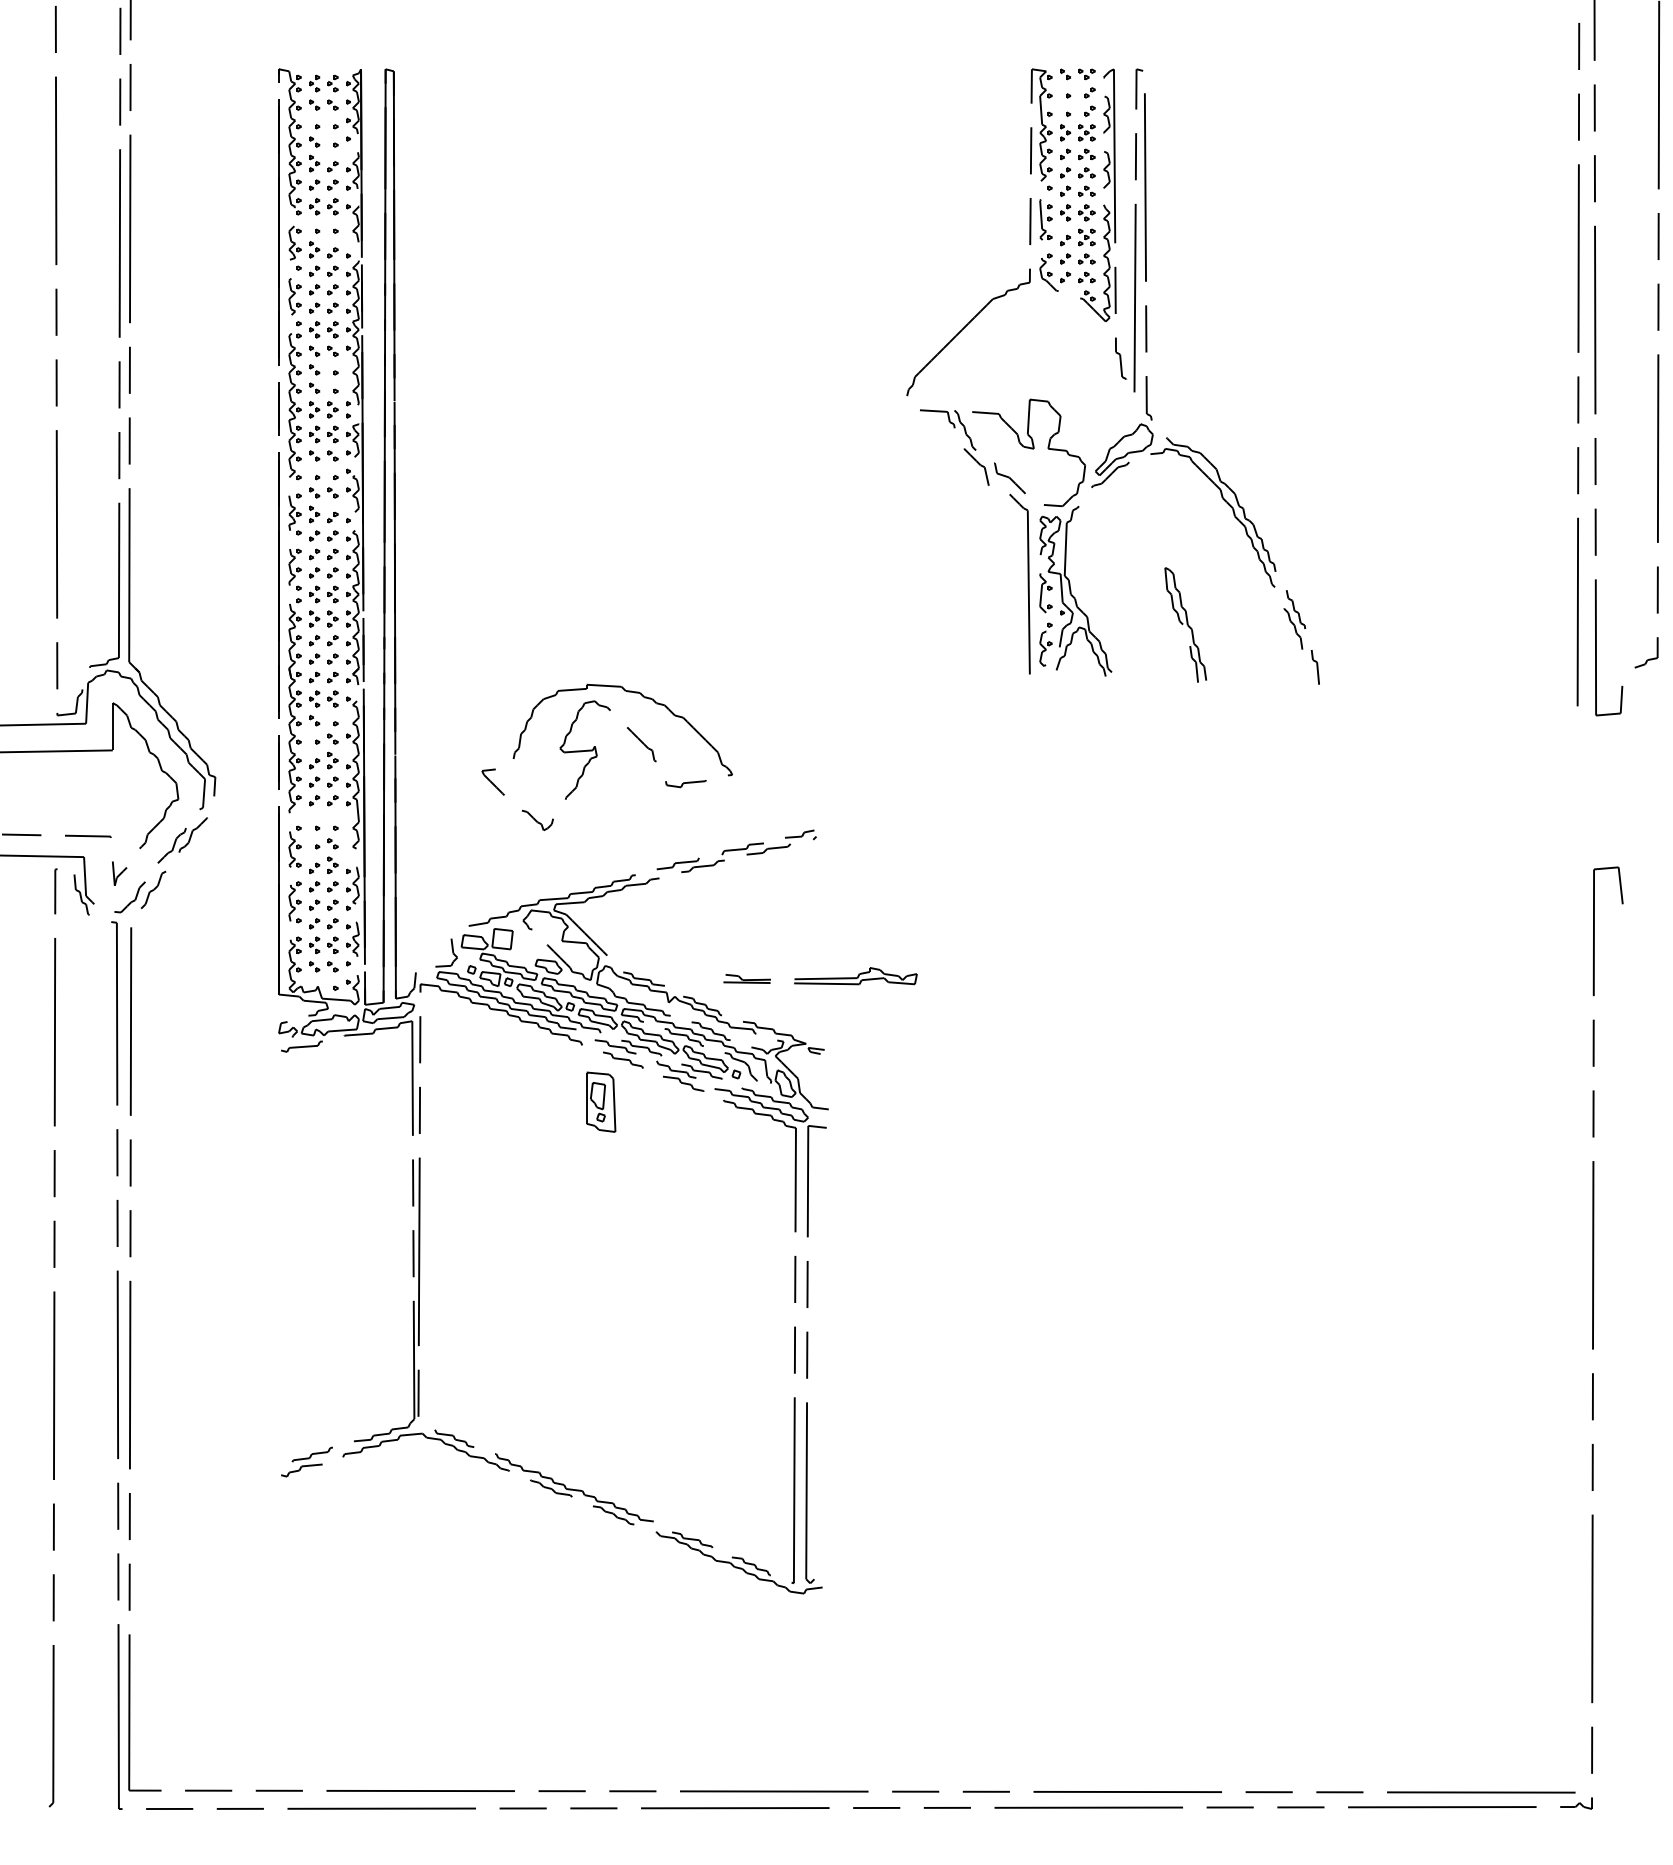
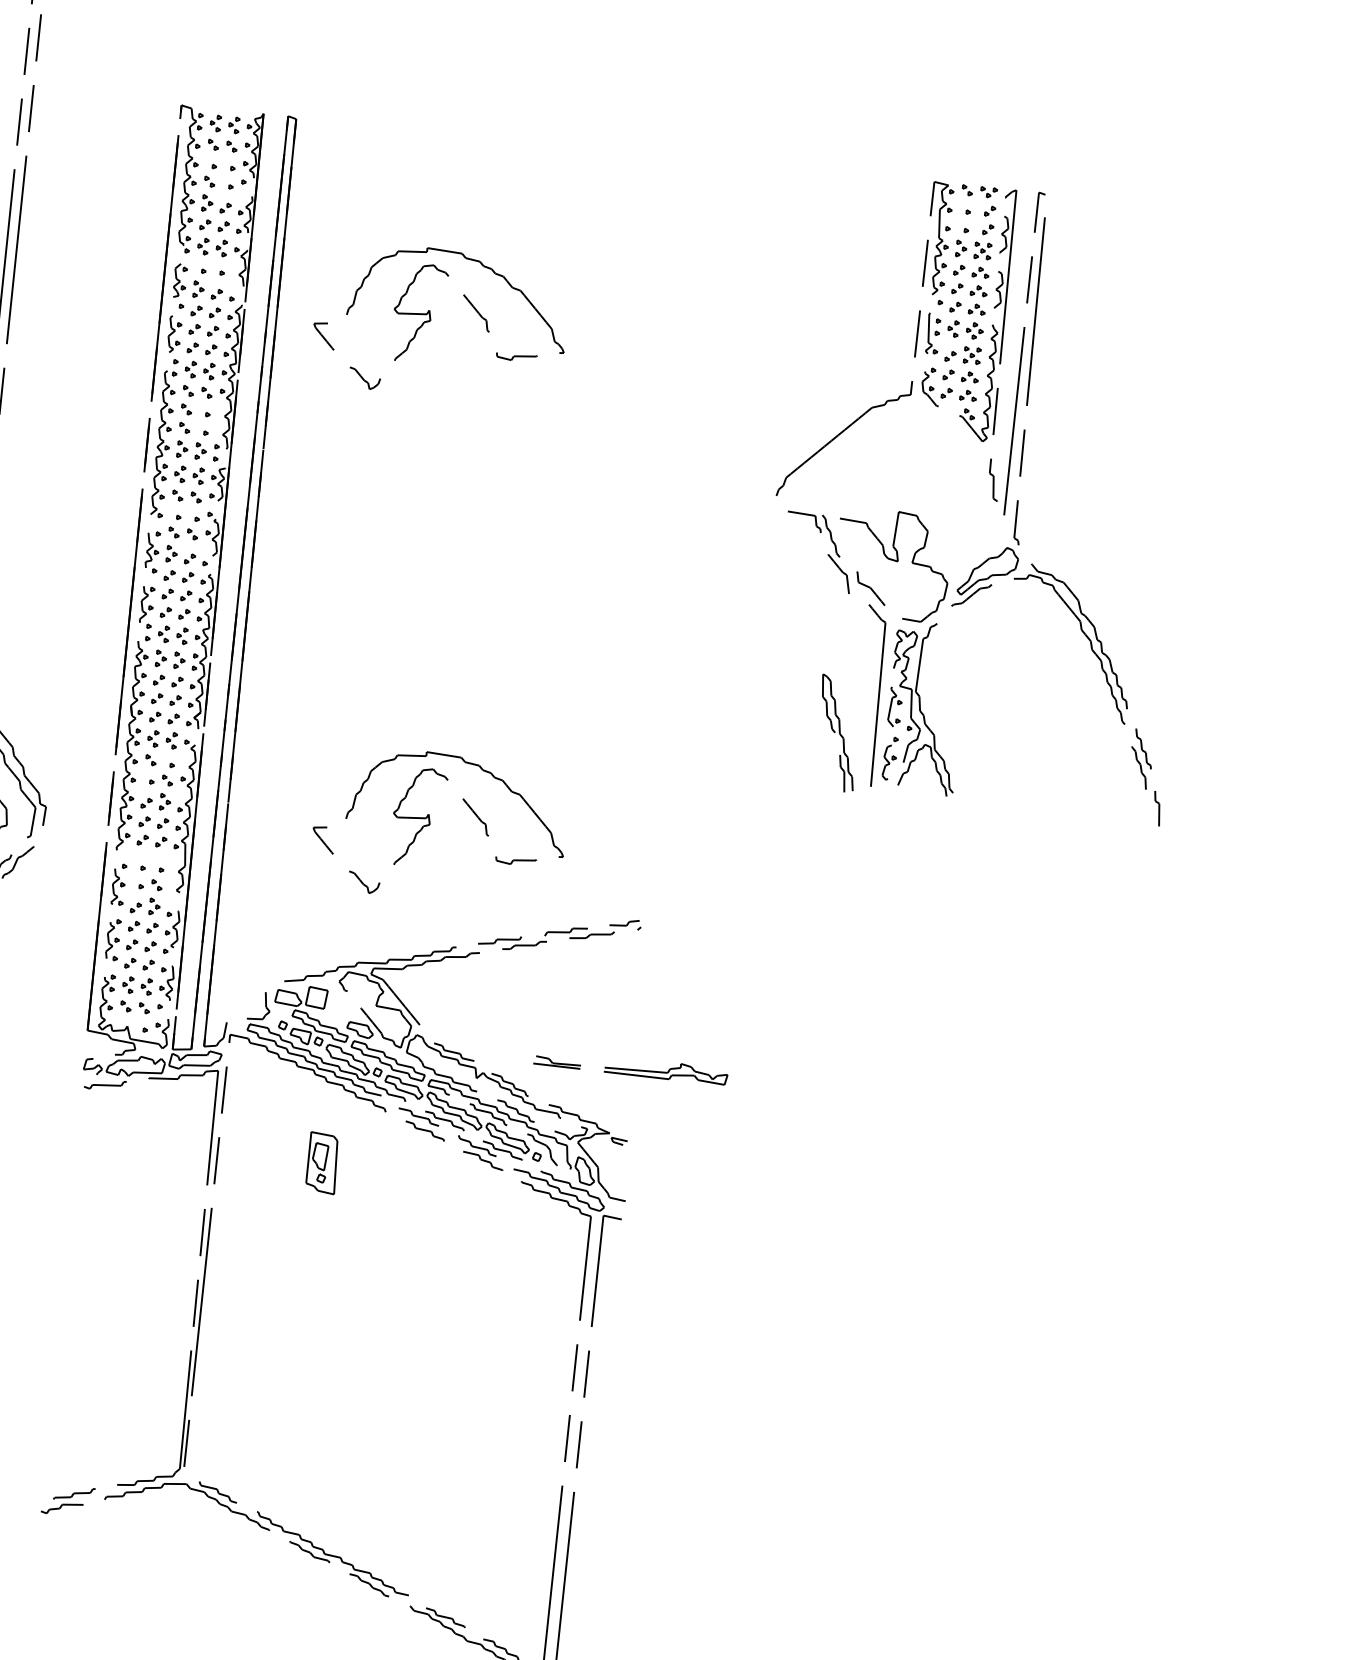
part: (547, 257) -> (430, 320), added
curve: (1186, 624) -> (838, 733), moved
part: (601, 1101) -> (323, 1162), moved

